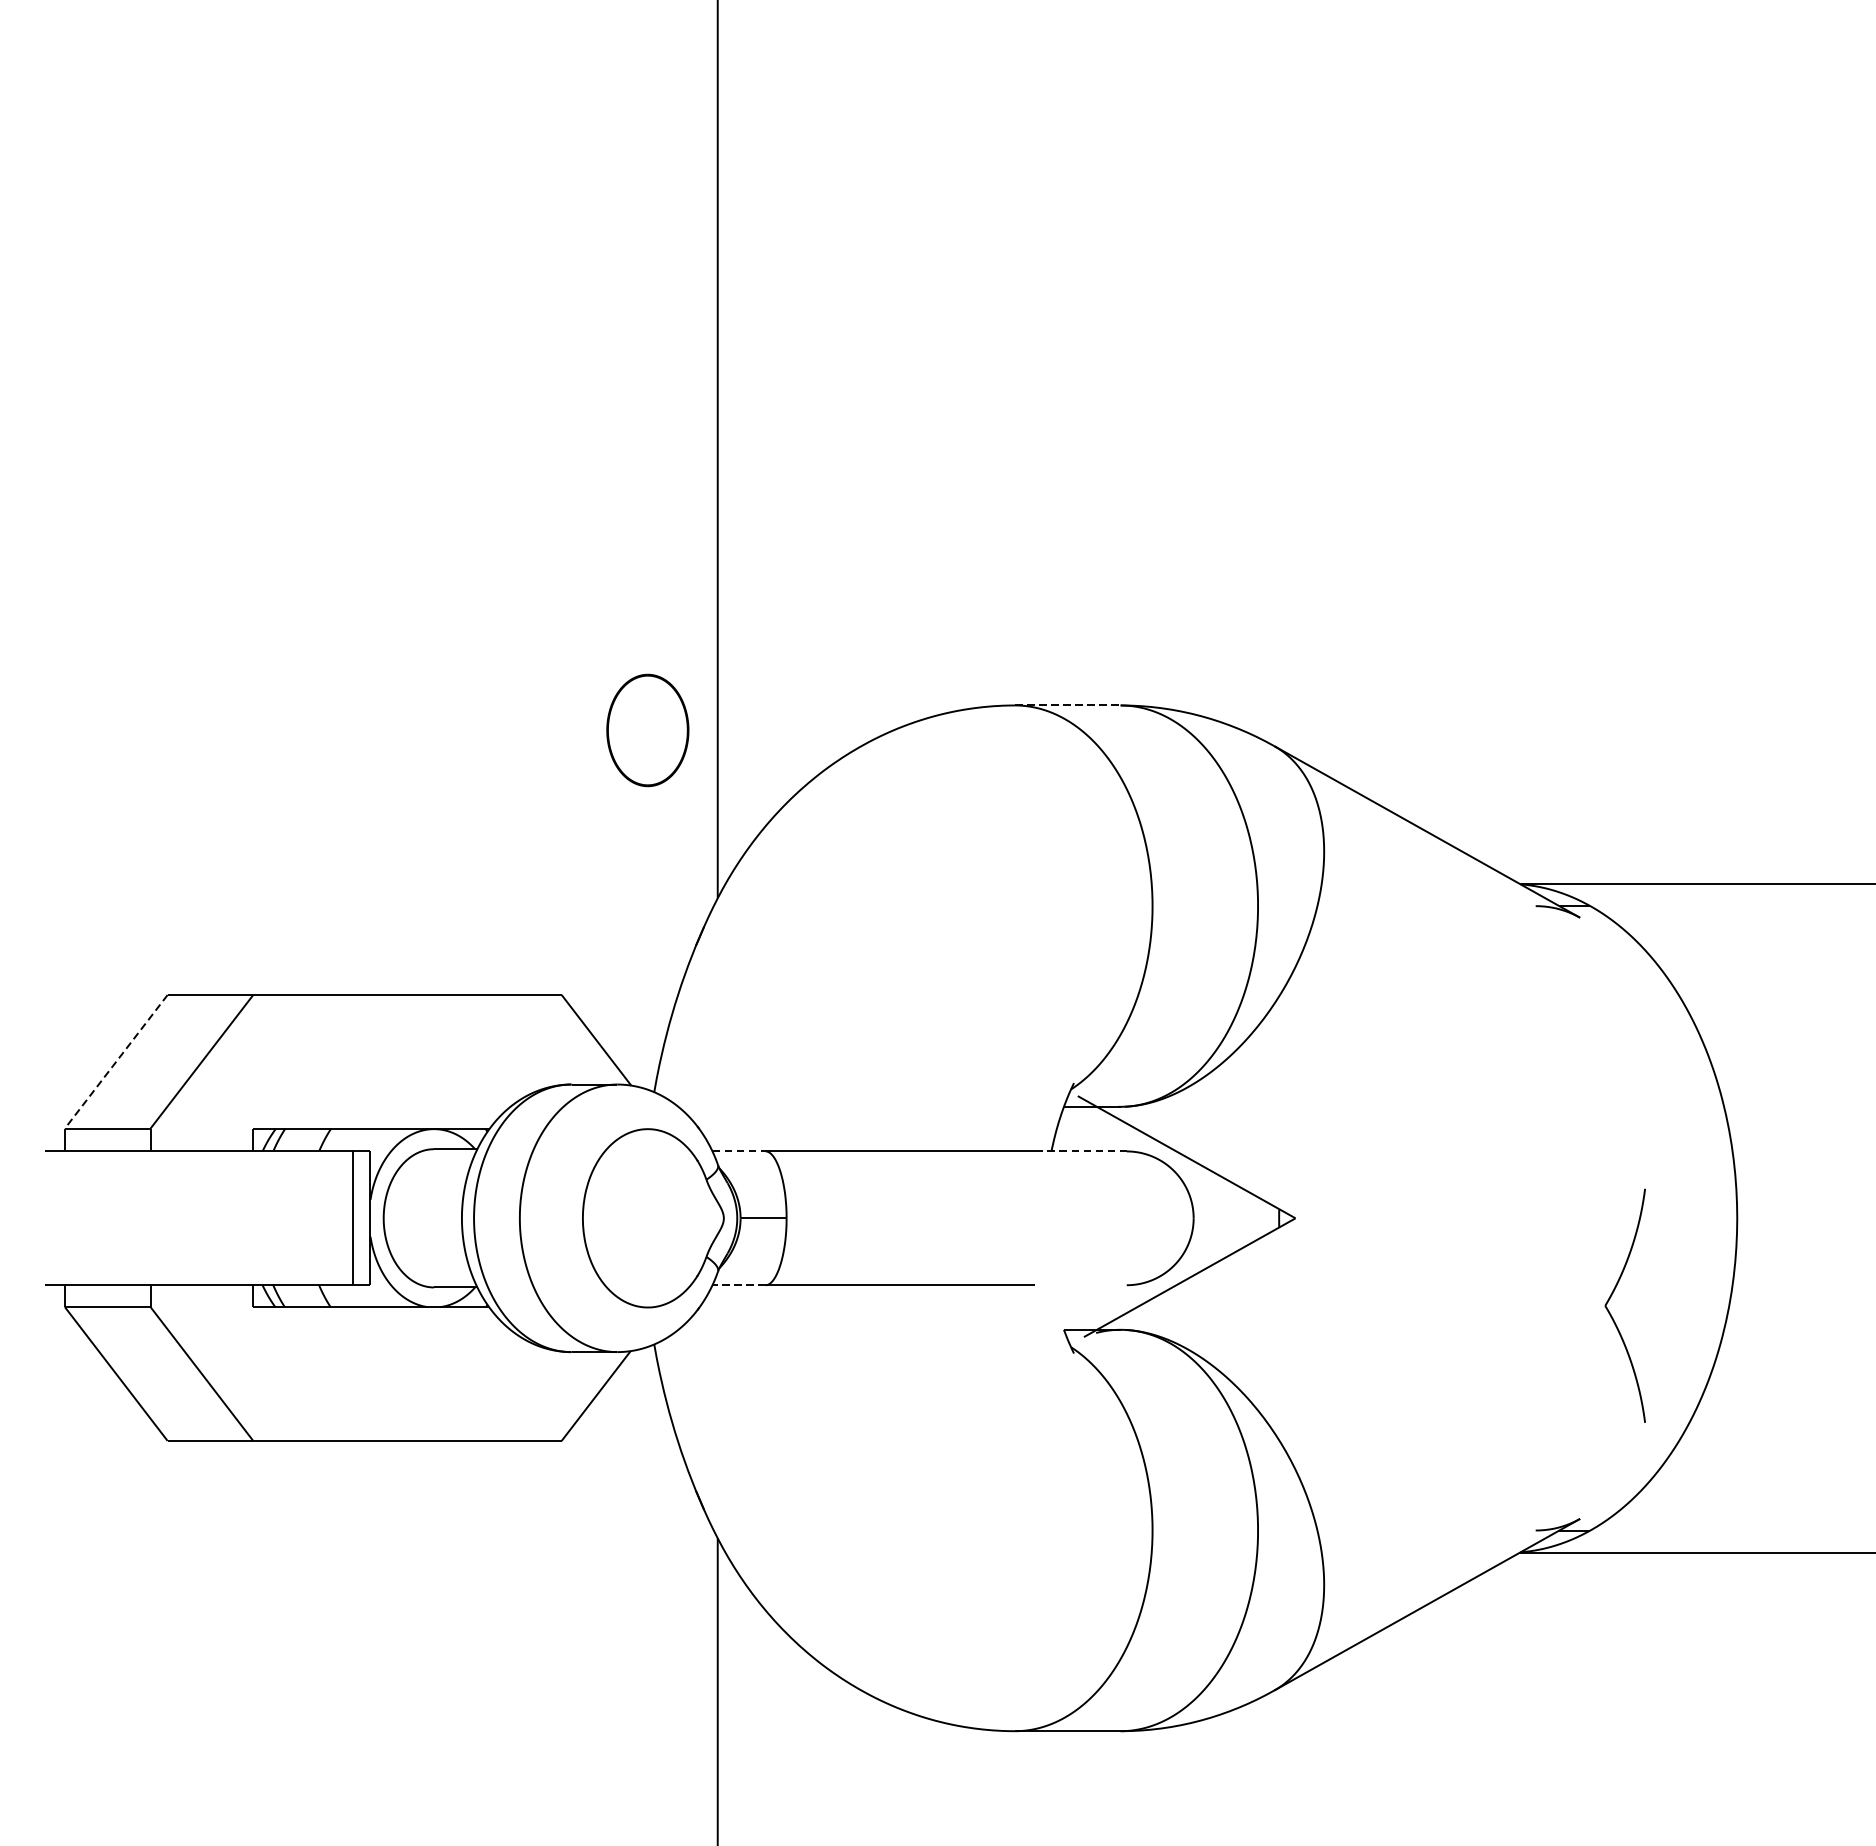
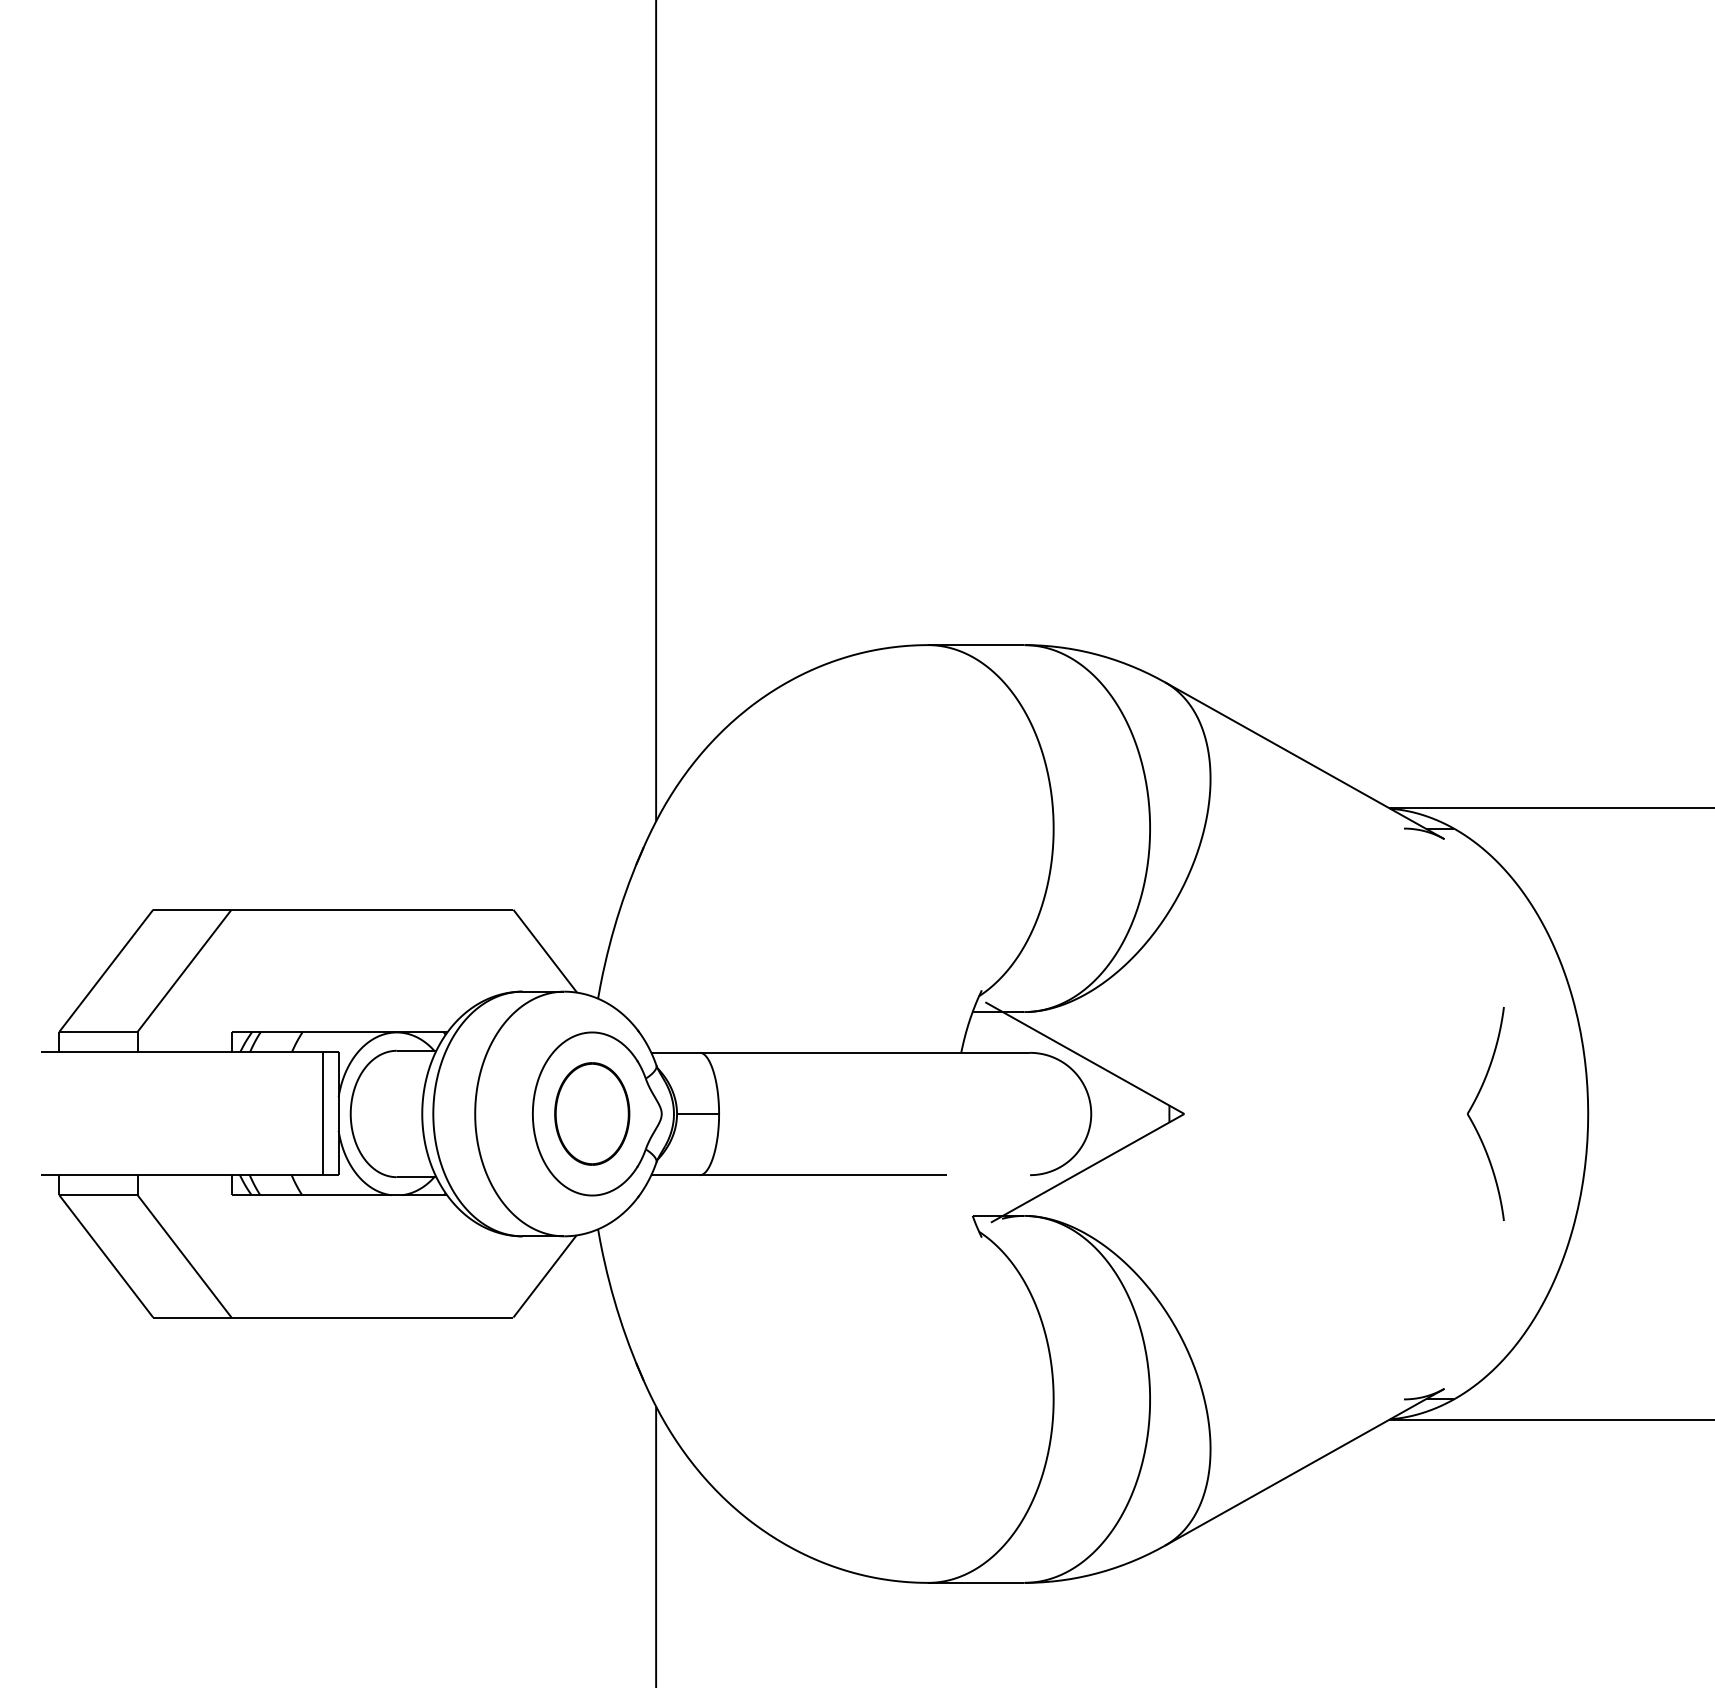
line: (1068, 705) -> (976, 645), dashed -> solid
part: (648, 729) -> (592, 1113), moved
line: (115, 1062) -> (105, 971), dashed -> solid
line: (740, 1151) -> (676, 1052), dashed -> solid
line: (1081, 1151) -> (988, 1052), dashed -> solid
line: (738, 1285) -> (675, 1175), dashed -> solid
part: (1610, 1298) -> (1472, 1107), moved

